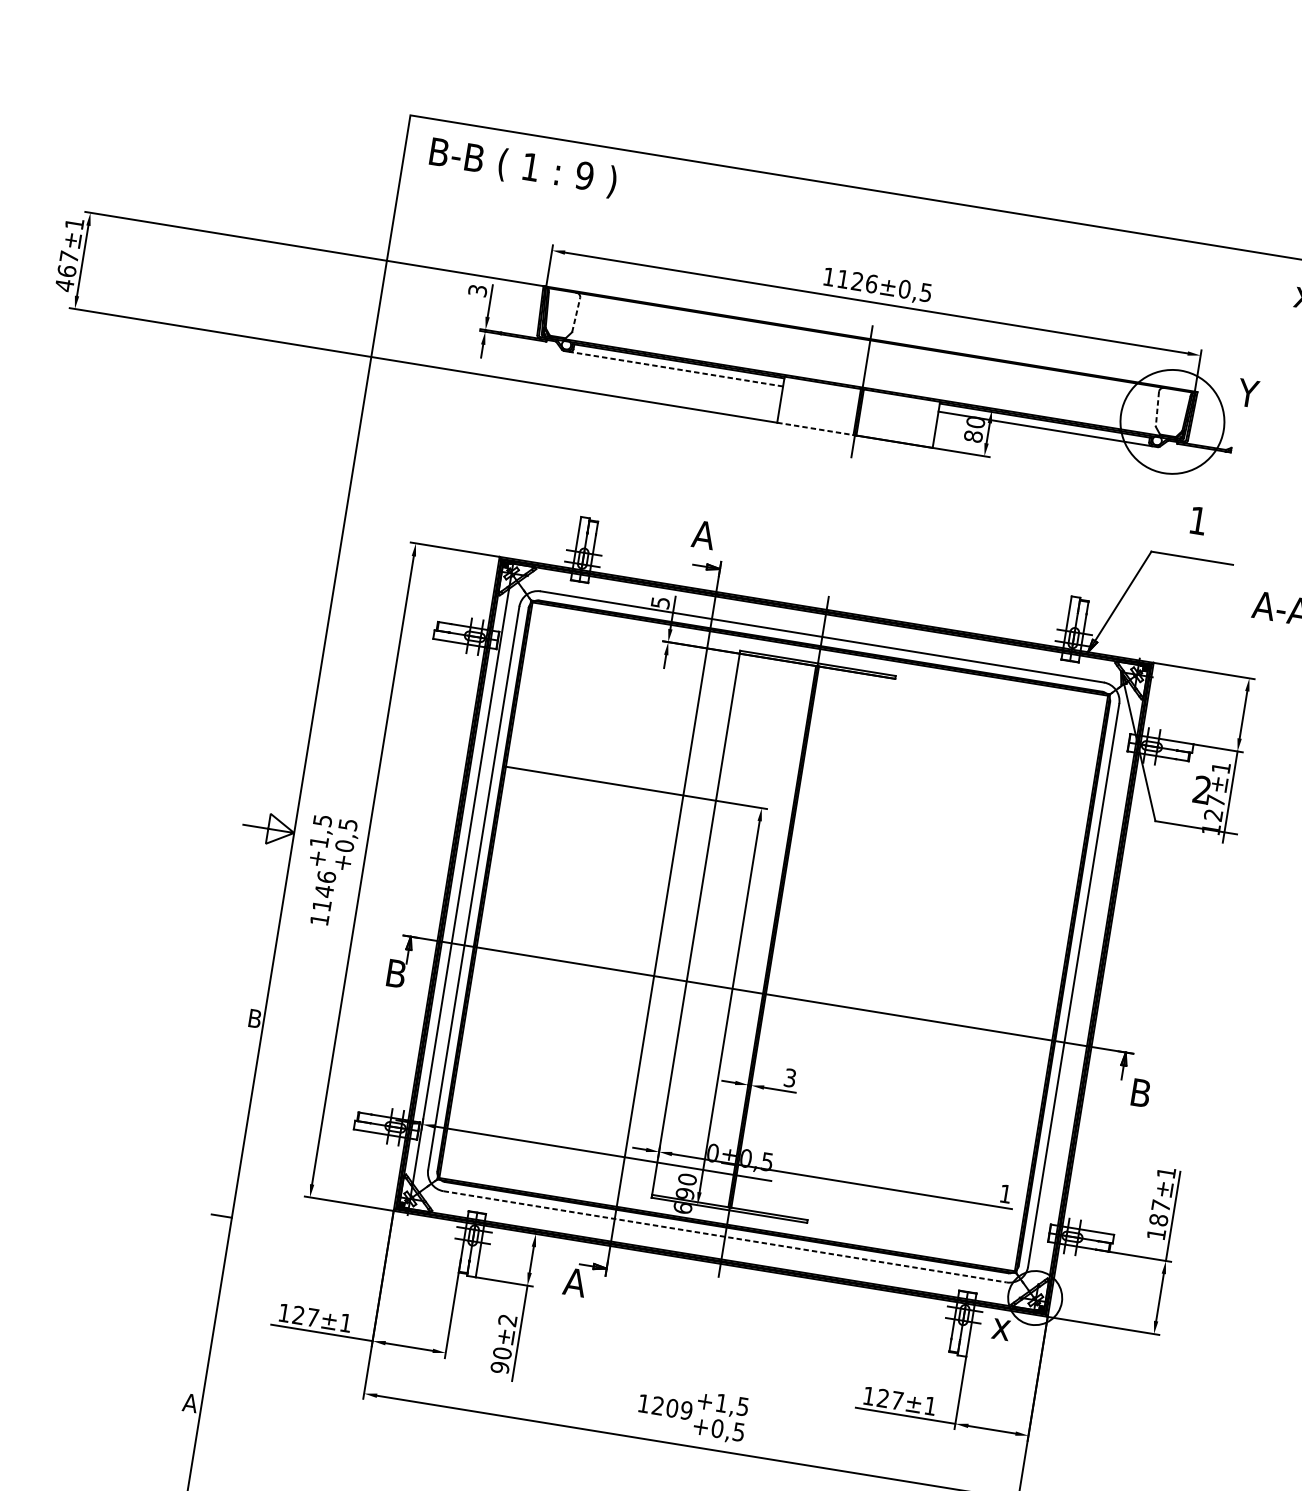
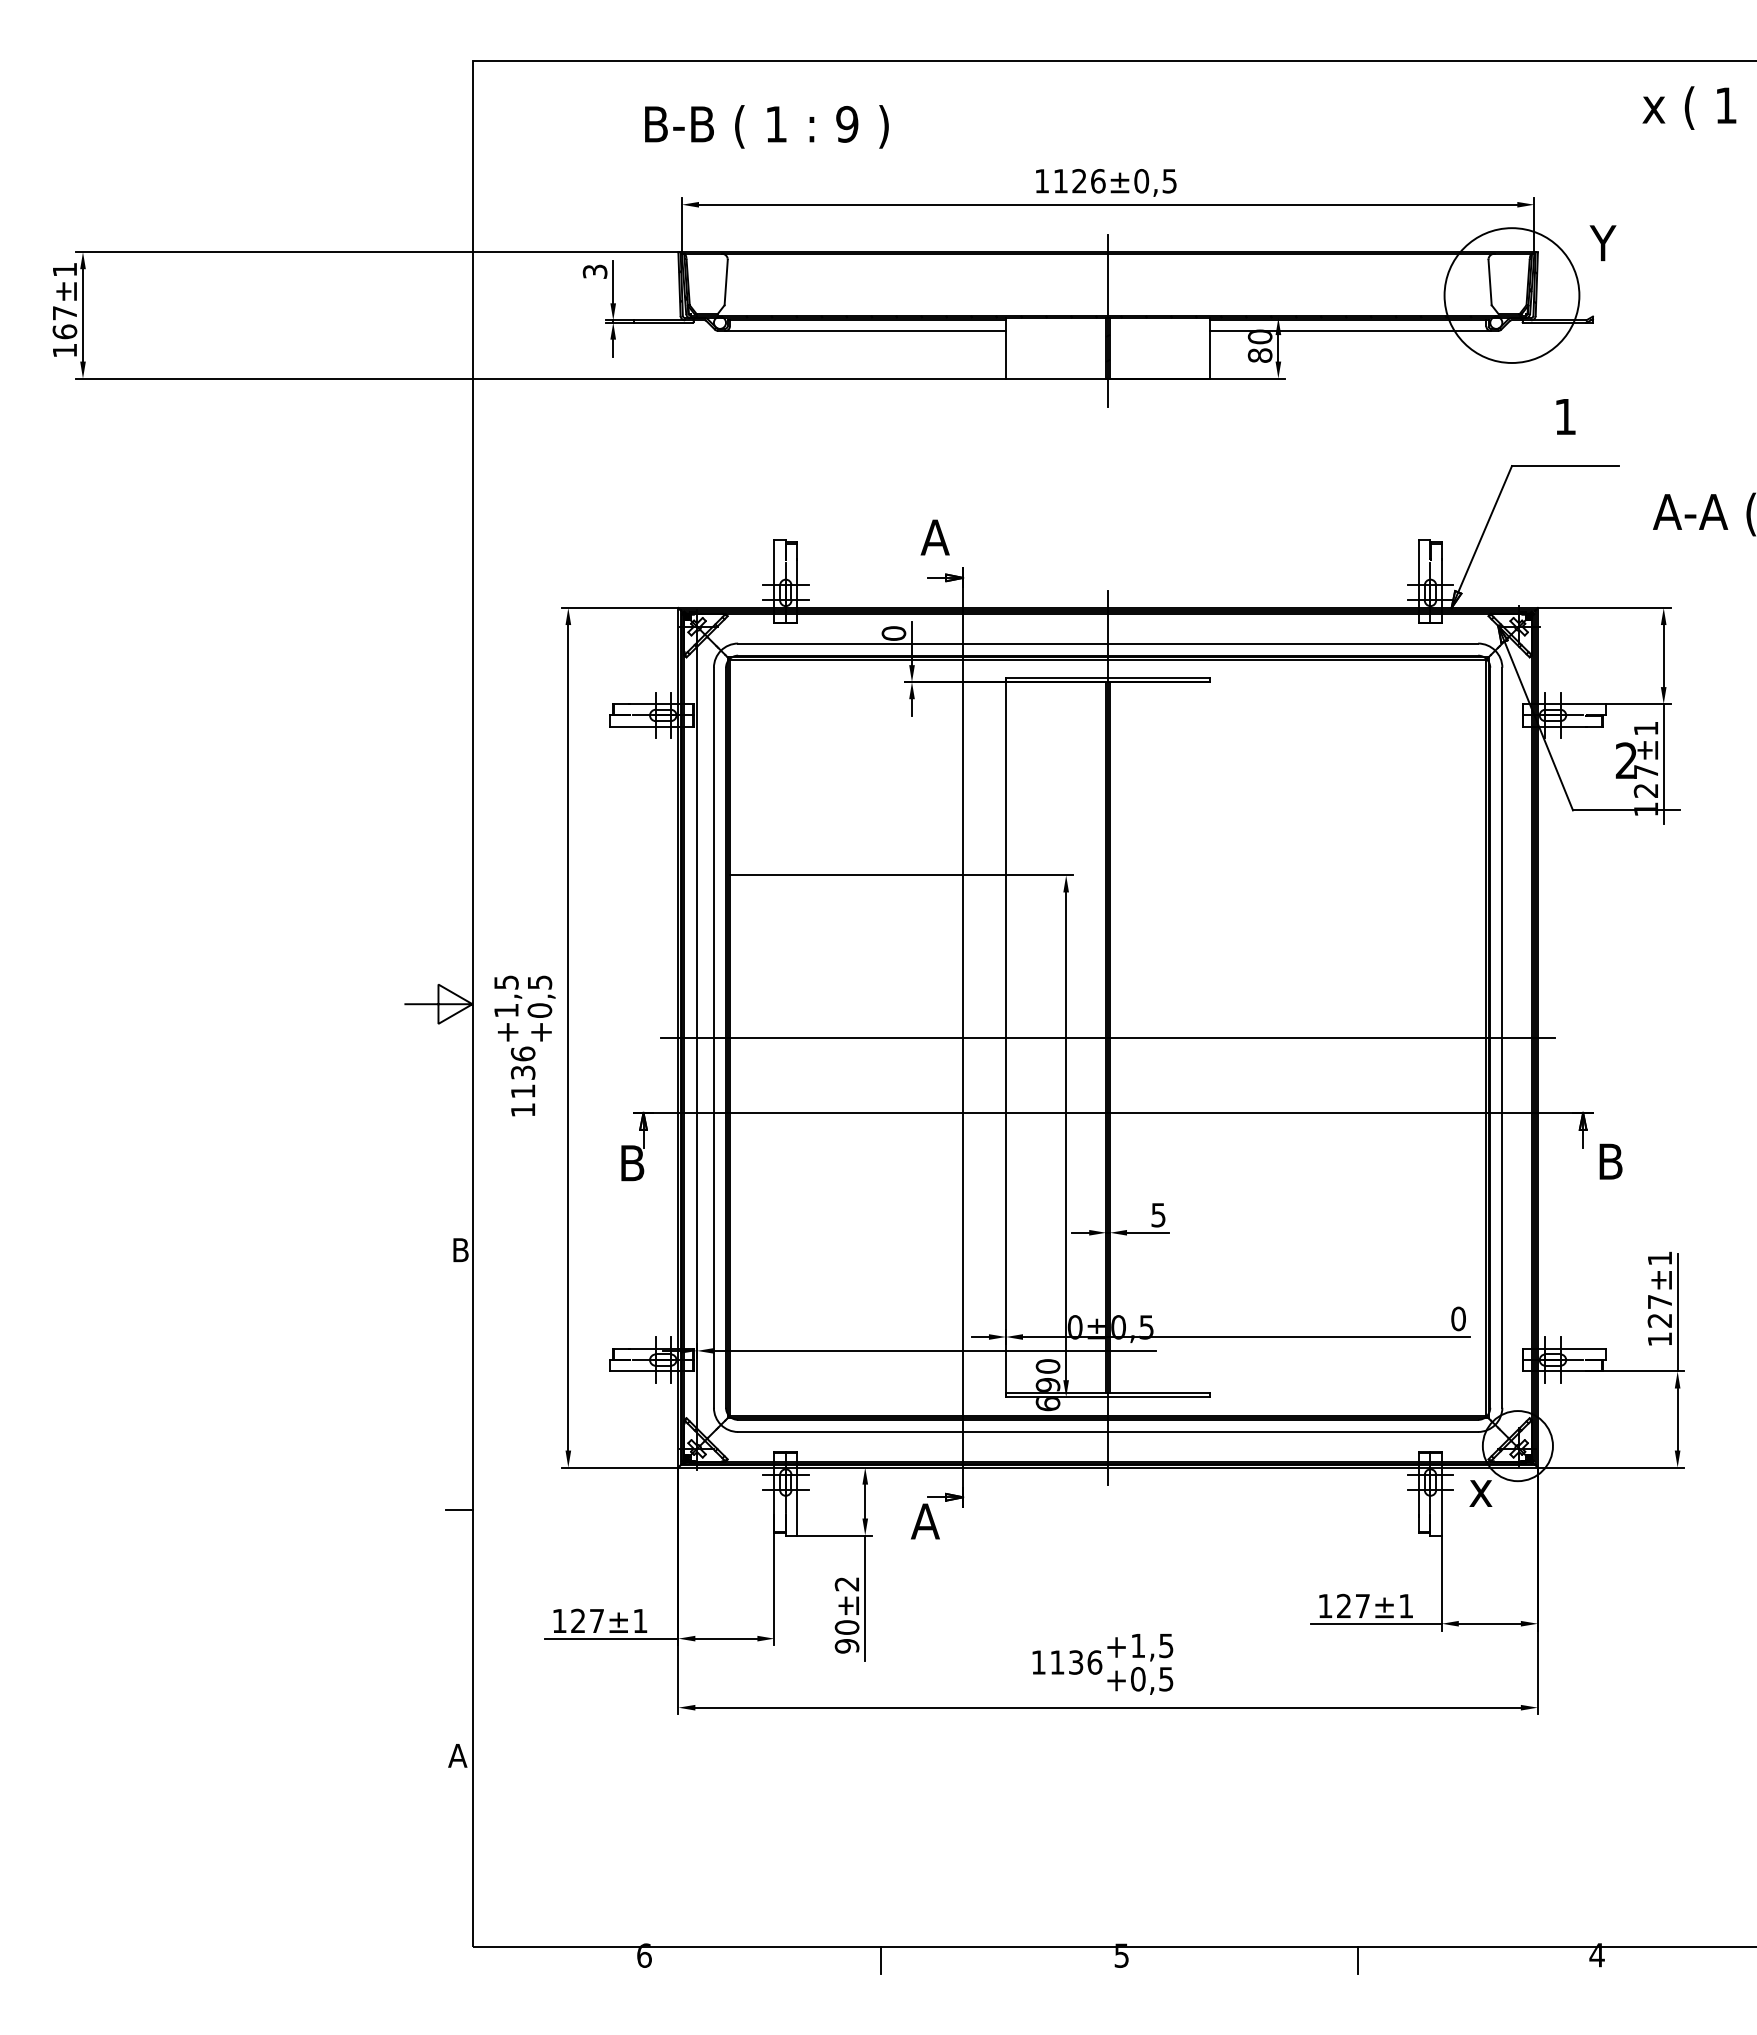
text: (523, 167) -> (766, 126), moved
text: (64, 285) -> (64, 350), 467 -> 167
line: (576, 315) -> (726, 282), dashed -> solid
line: (676, 368) -> (865, 330), dashed -> solid
line: (1157, 409) -> (1490, 282), dashed -> solid
line: (815, 428) -> (1056, 378), dashed -> solid
text: (660, 602) -> (893, 633), 5 -> 0
text: (323, 891) -> (522, 1072), 1146 -> 1136
line: (773, 936) -> (1107, 1037), added
text: (790, 1077) -> (1158, 1214), 3 -> 5
text: (1005, 1193) -> (1458, 1318), 1 -> 0
text: (1158, 1219) -> (1659, 1320), 187 -> 127
line: (725, 1236) -> (1108, 1431), dashed -> solid
text: (672, 1408) -> (1076, 1662), 1209 -> 1136

